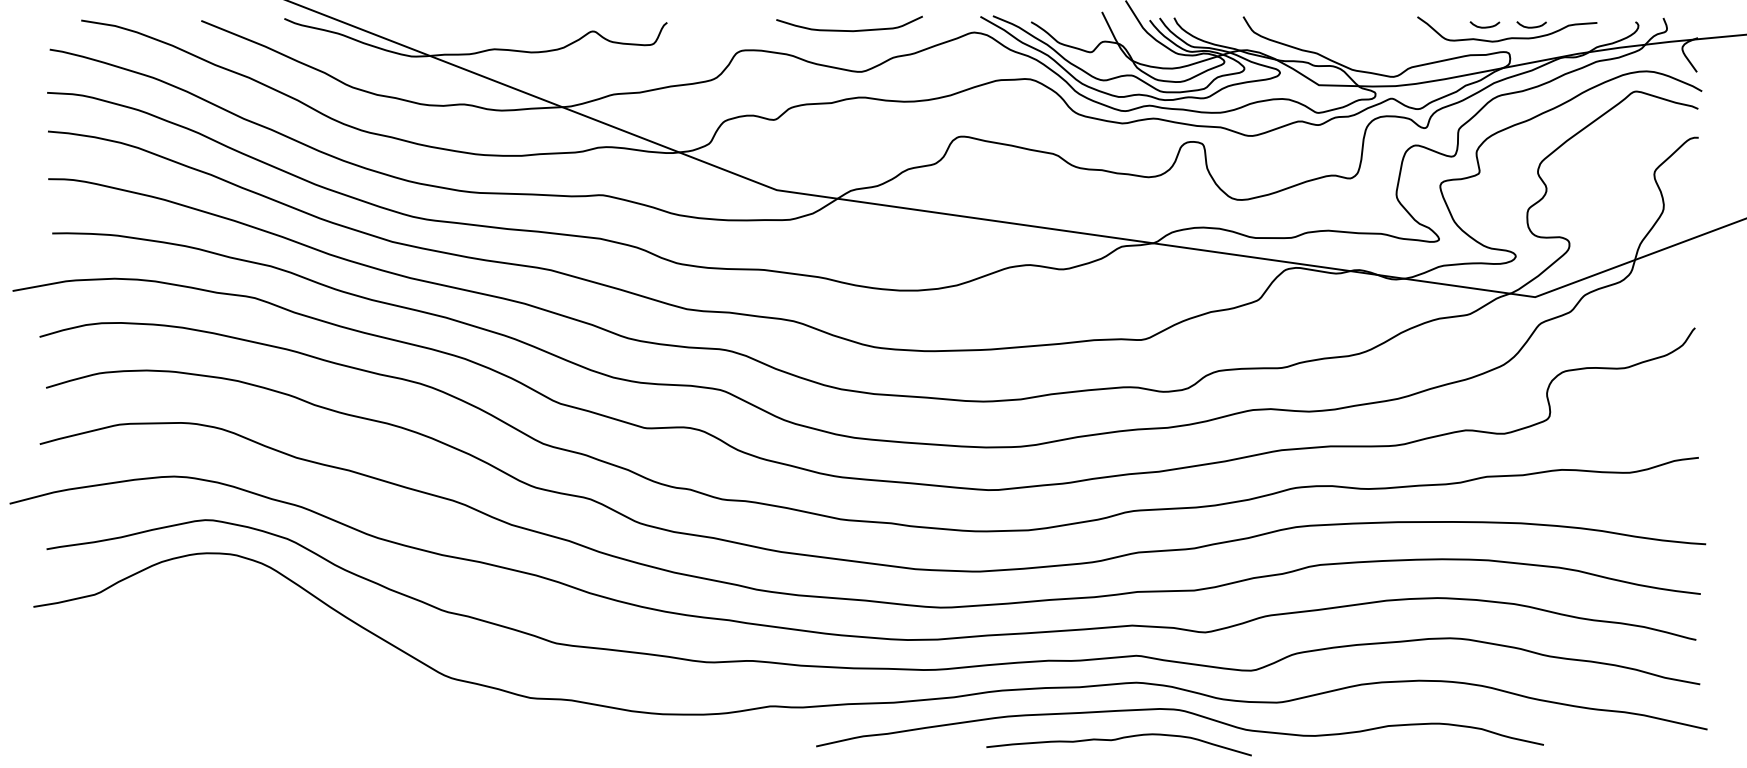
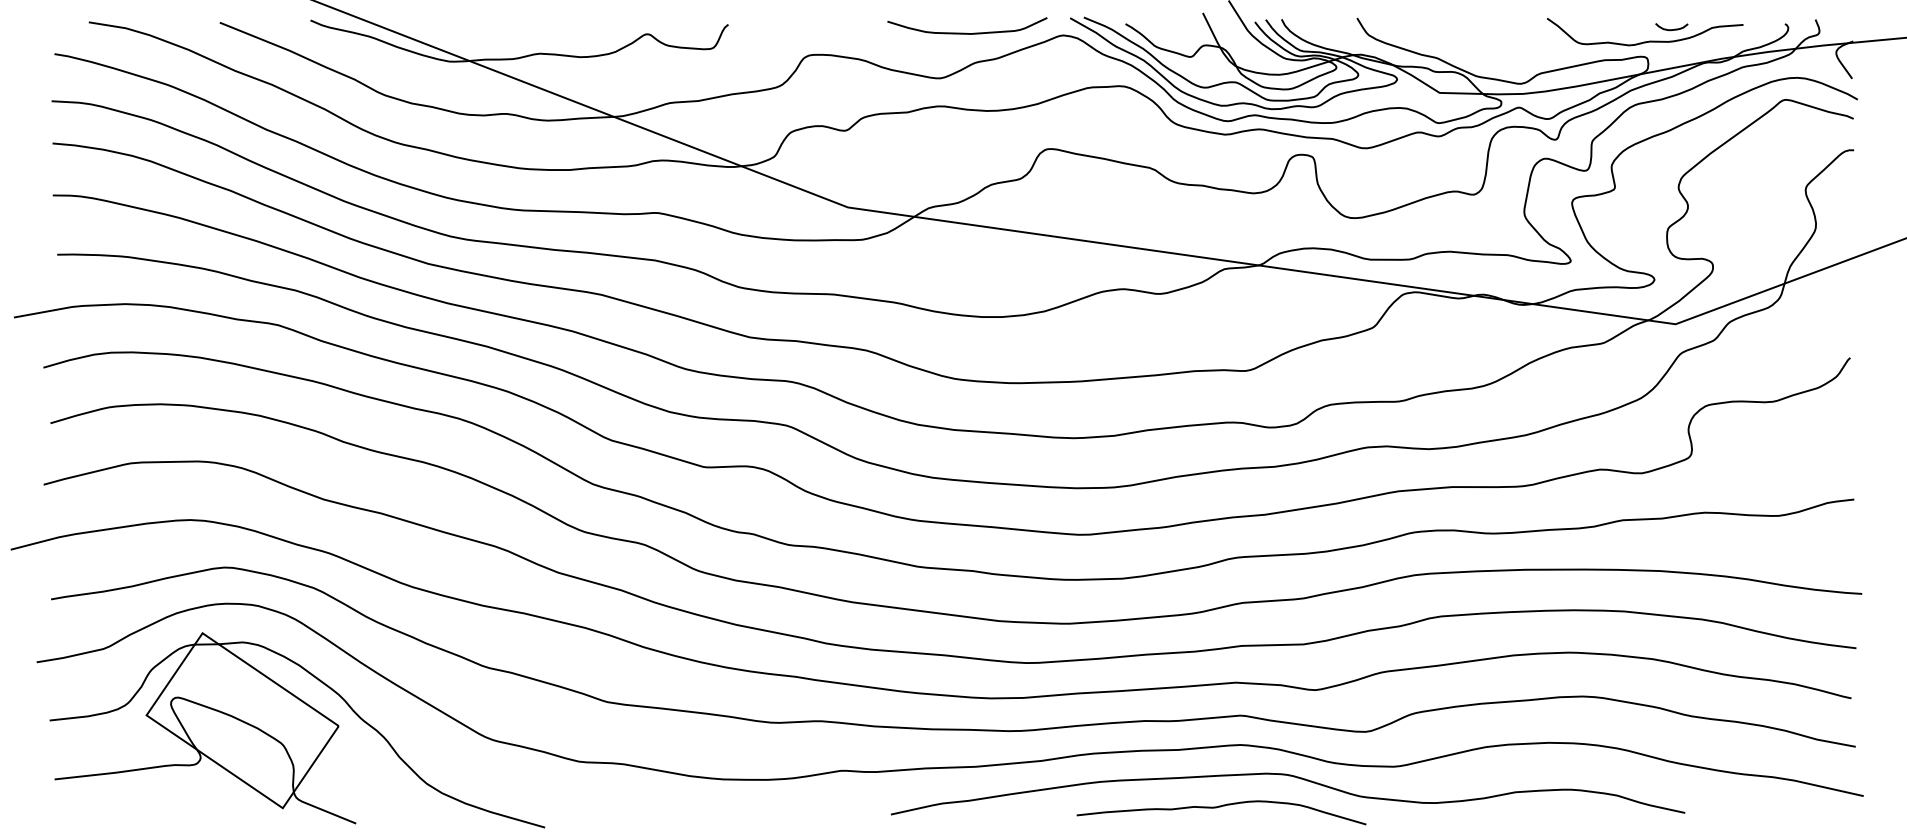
curve: (1484, 27) -> (1620, 29), removed
curve: (848, 29) -> (966, 32), moved
part: (272, 669) -> (297, 730), added

